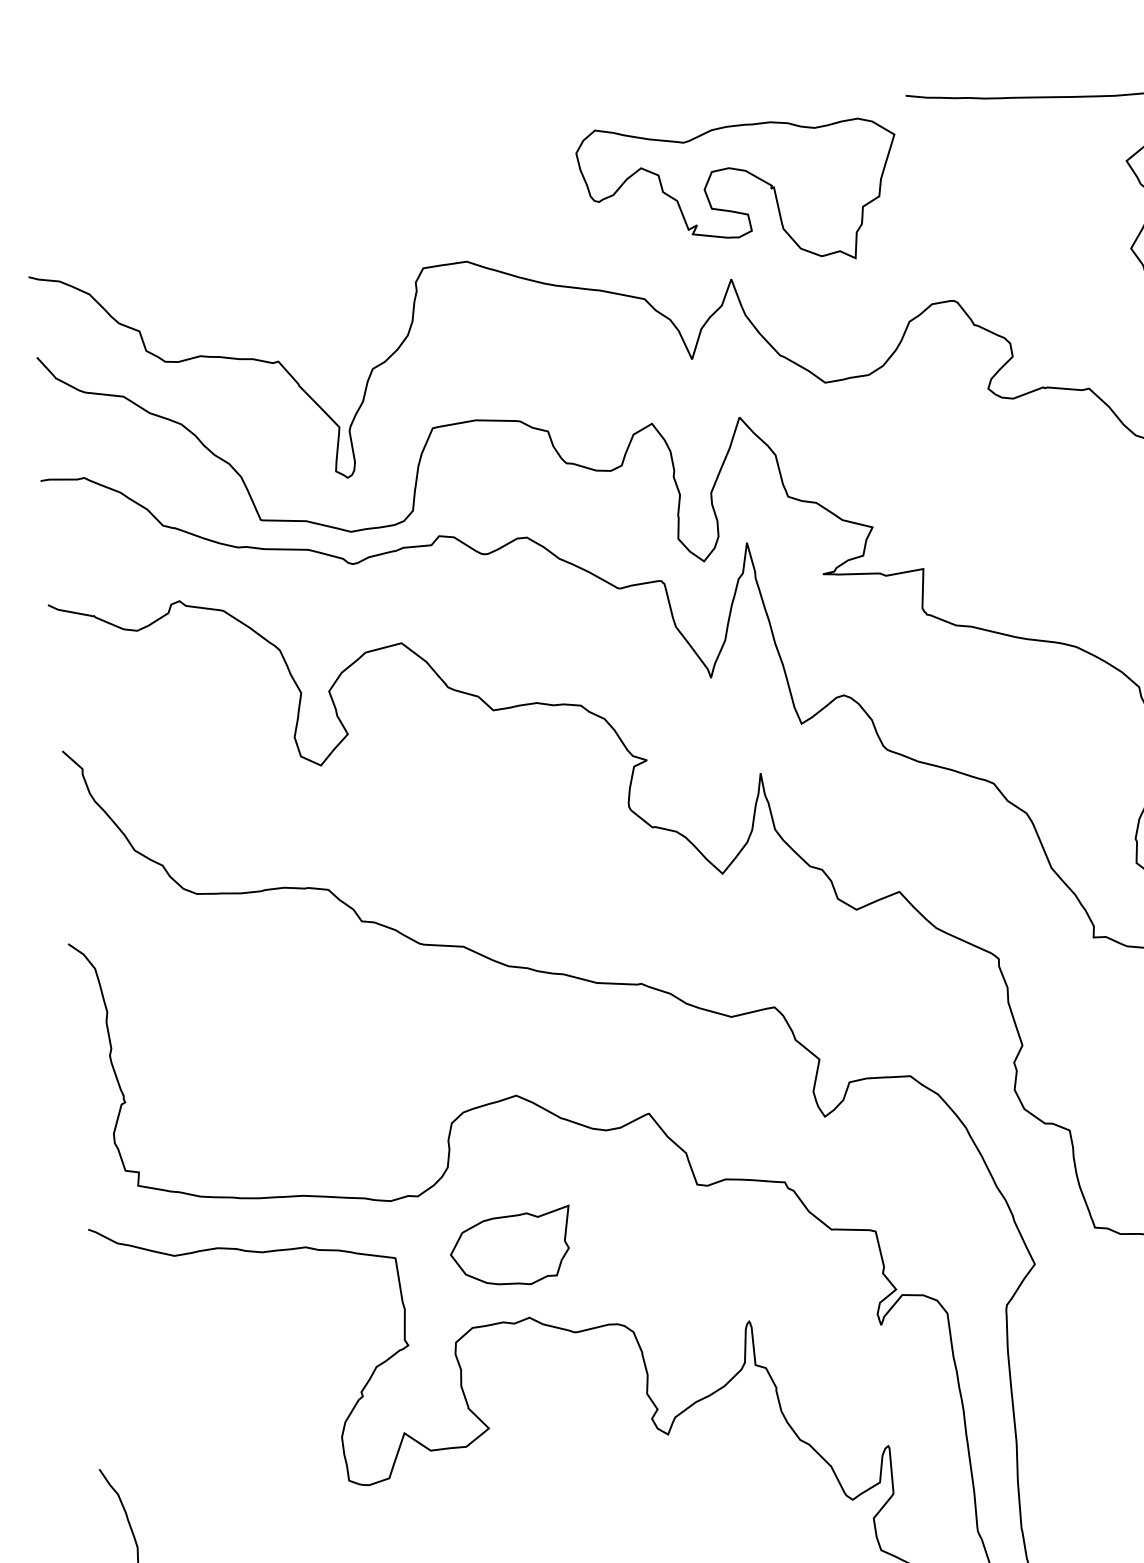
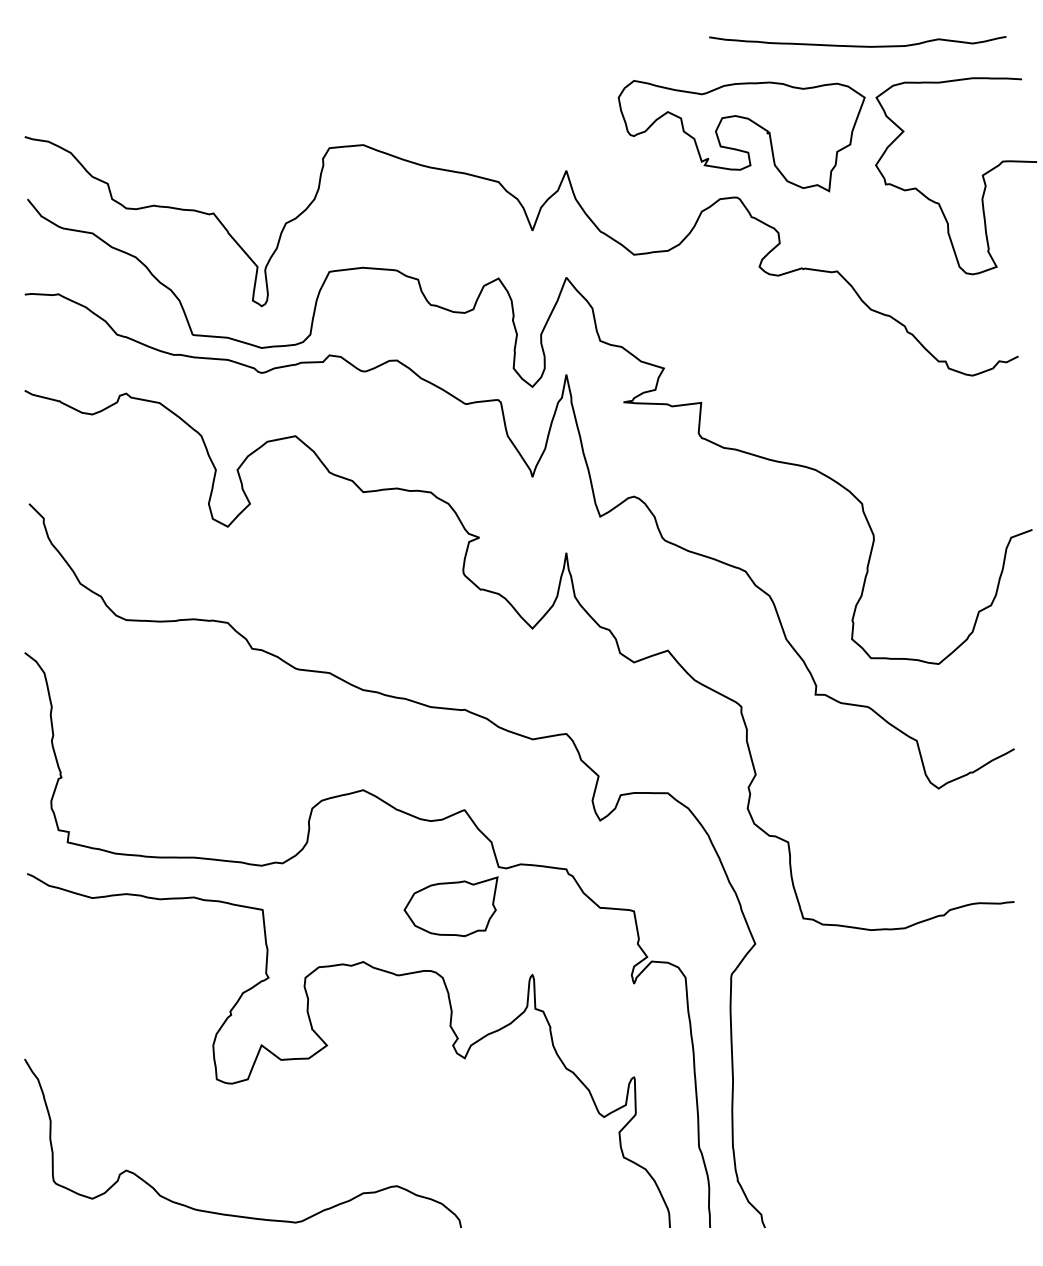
part: (732, 210) -> (736, 148), moved
part: (510, 1246) -> (450, 906), moved

